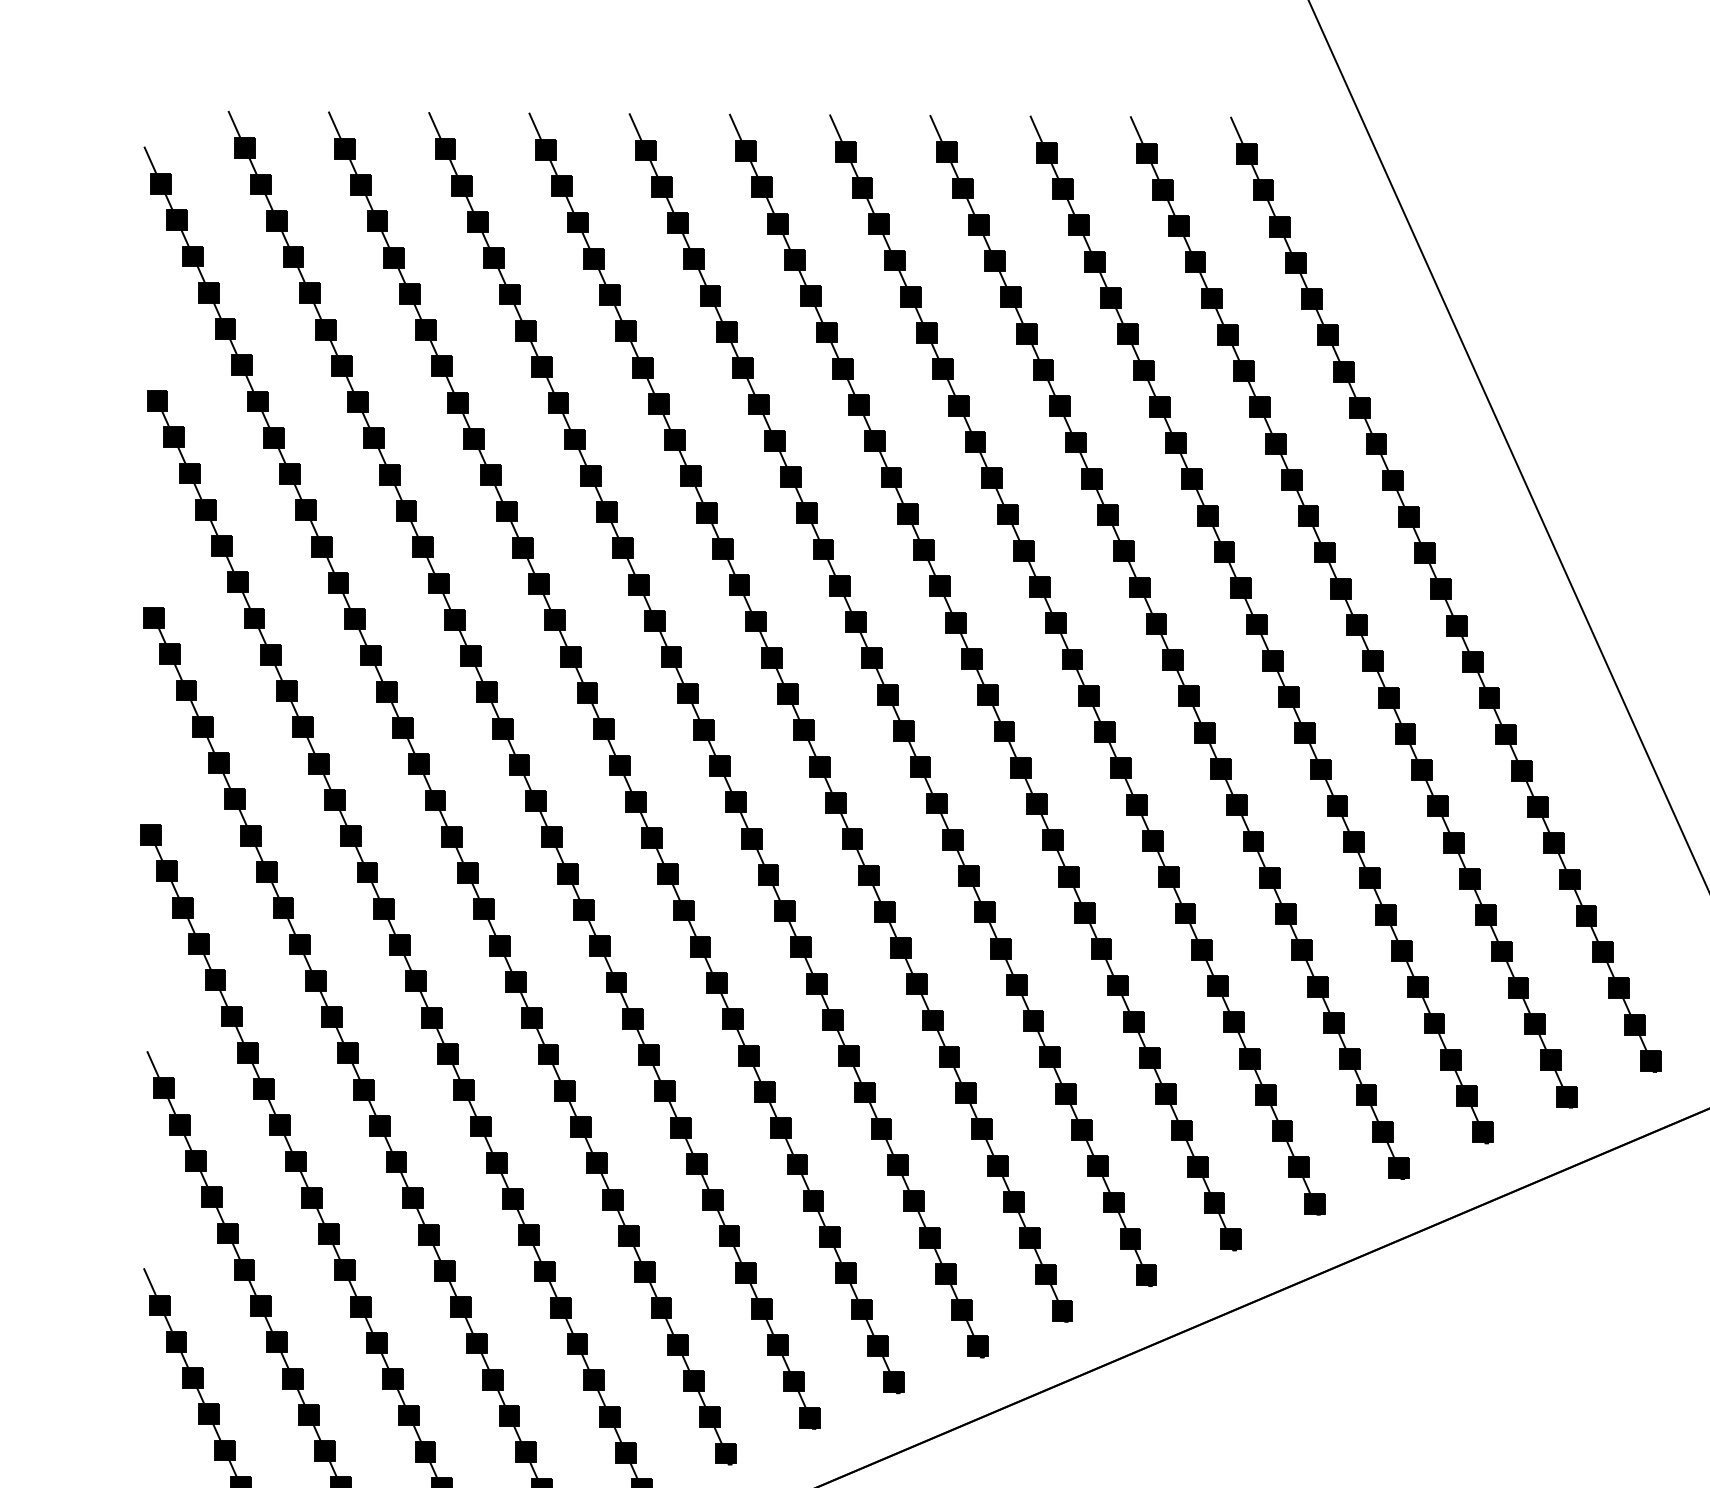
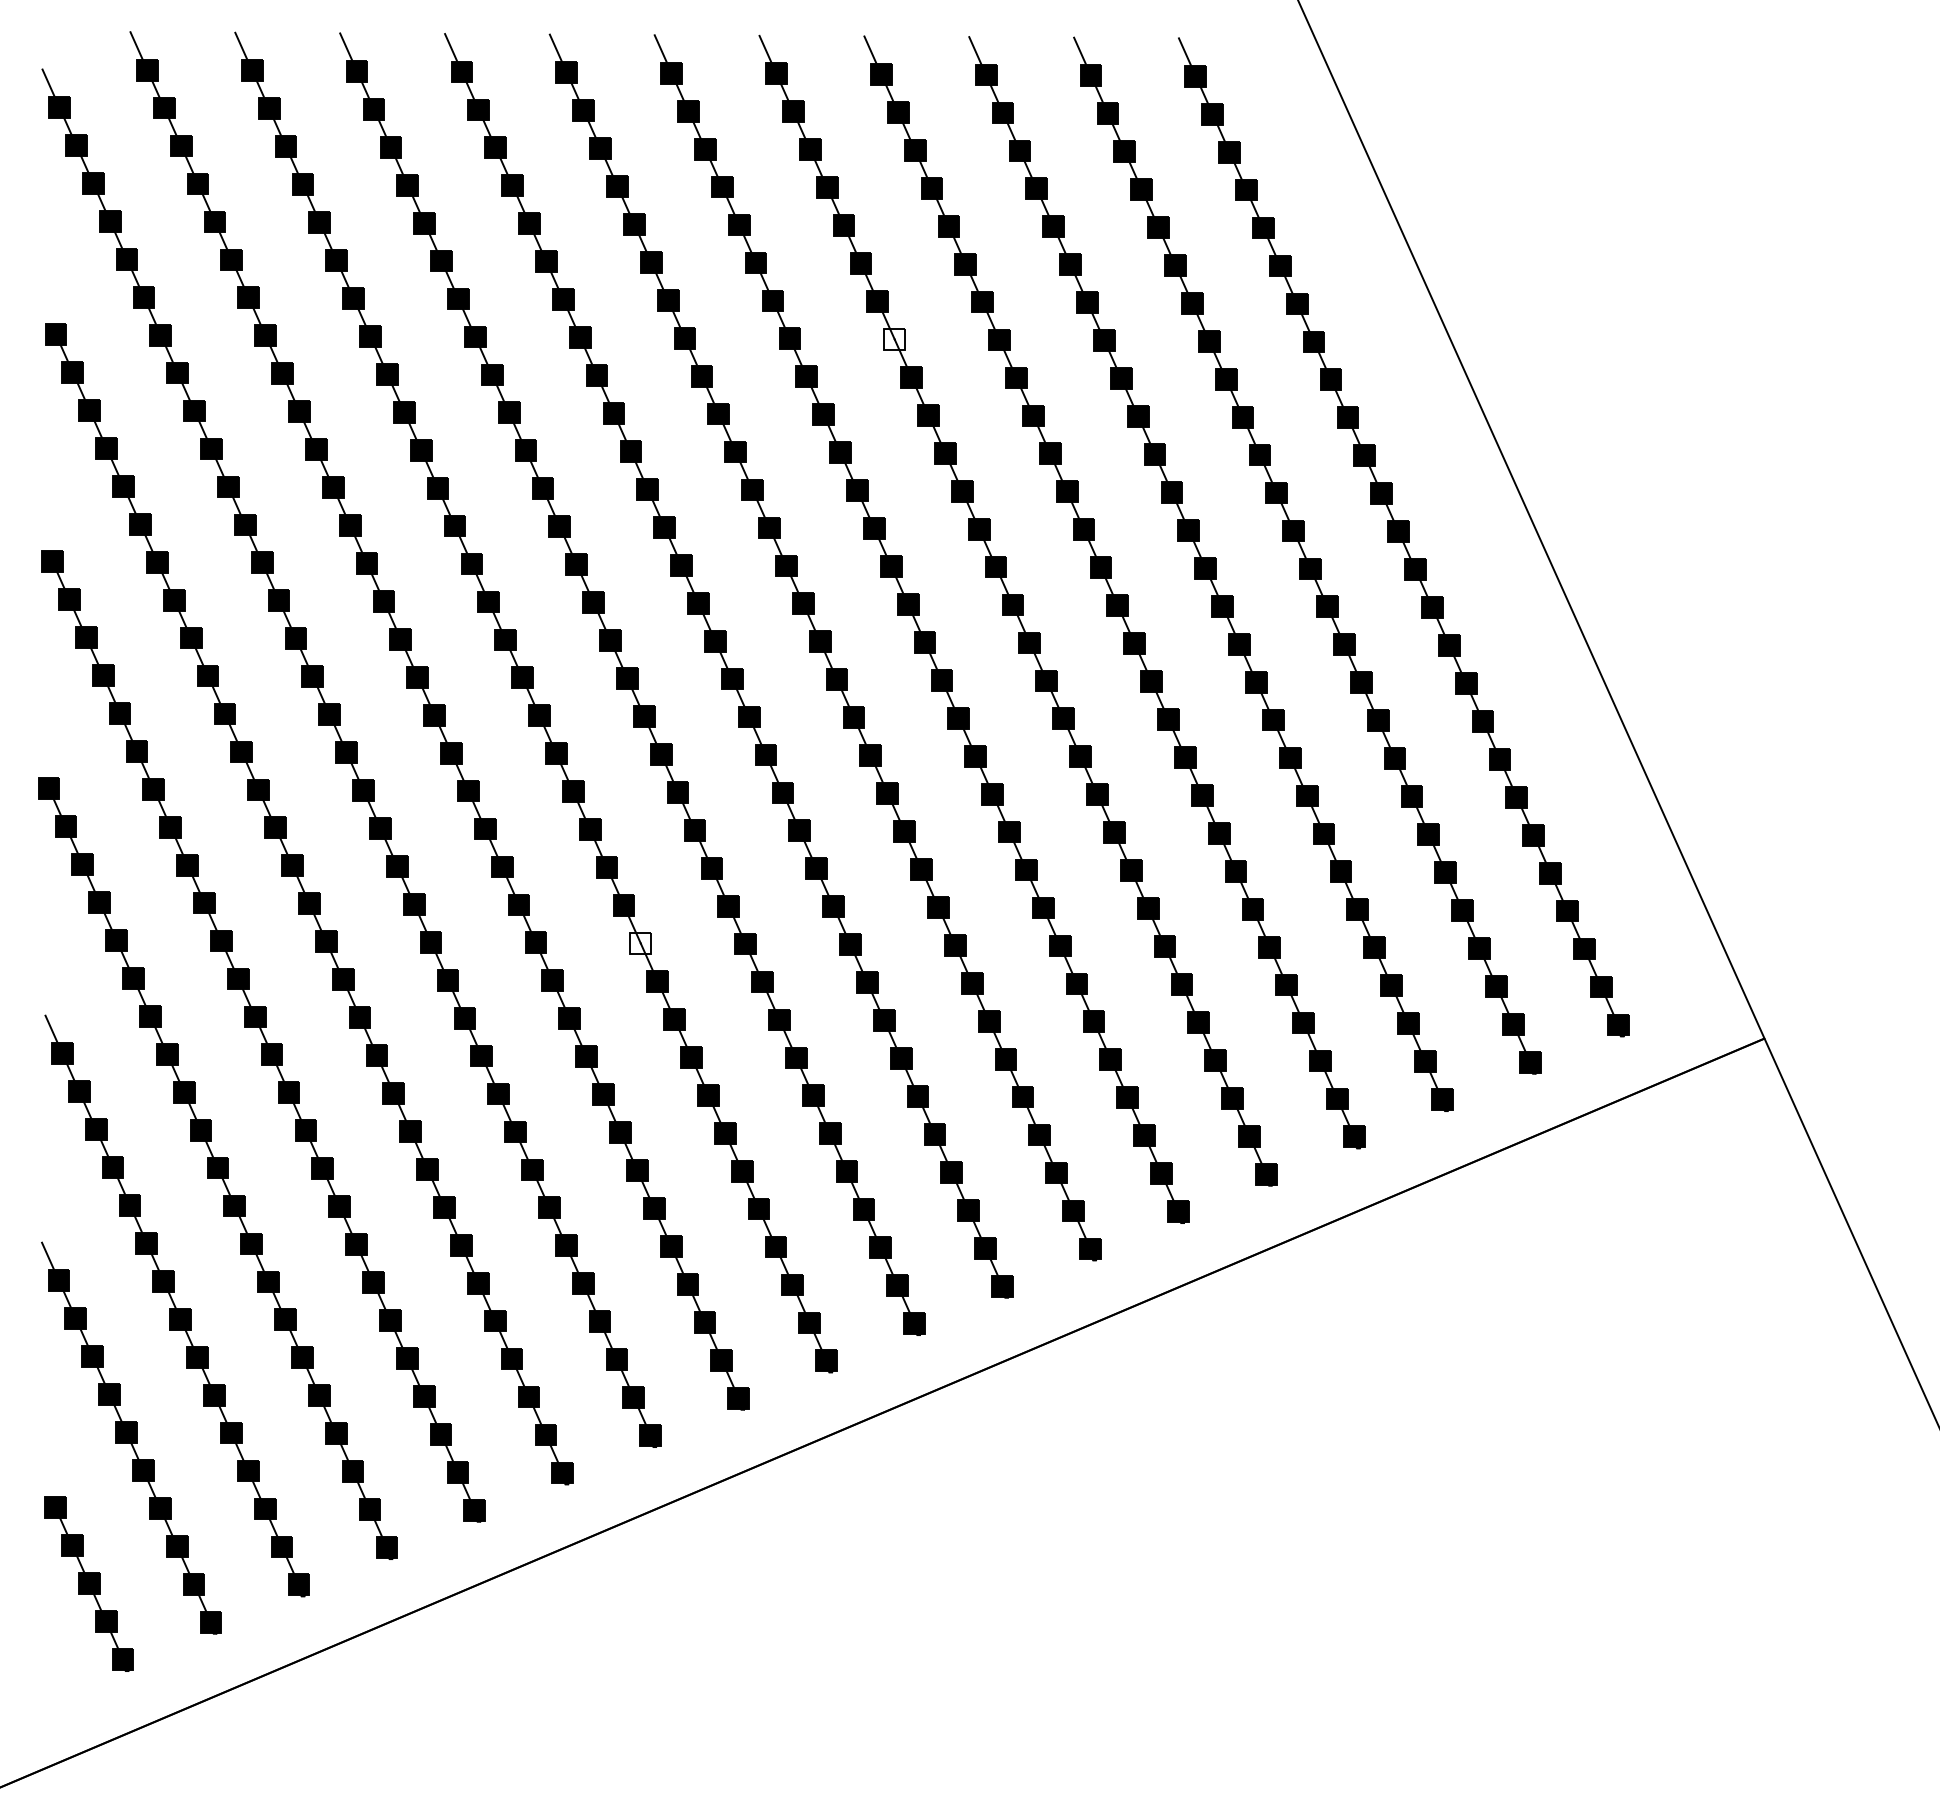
fill: (959, 405) -> (894, 339), removed
fill: (716, 983) -> (640, 943), removed

